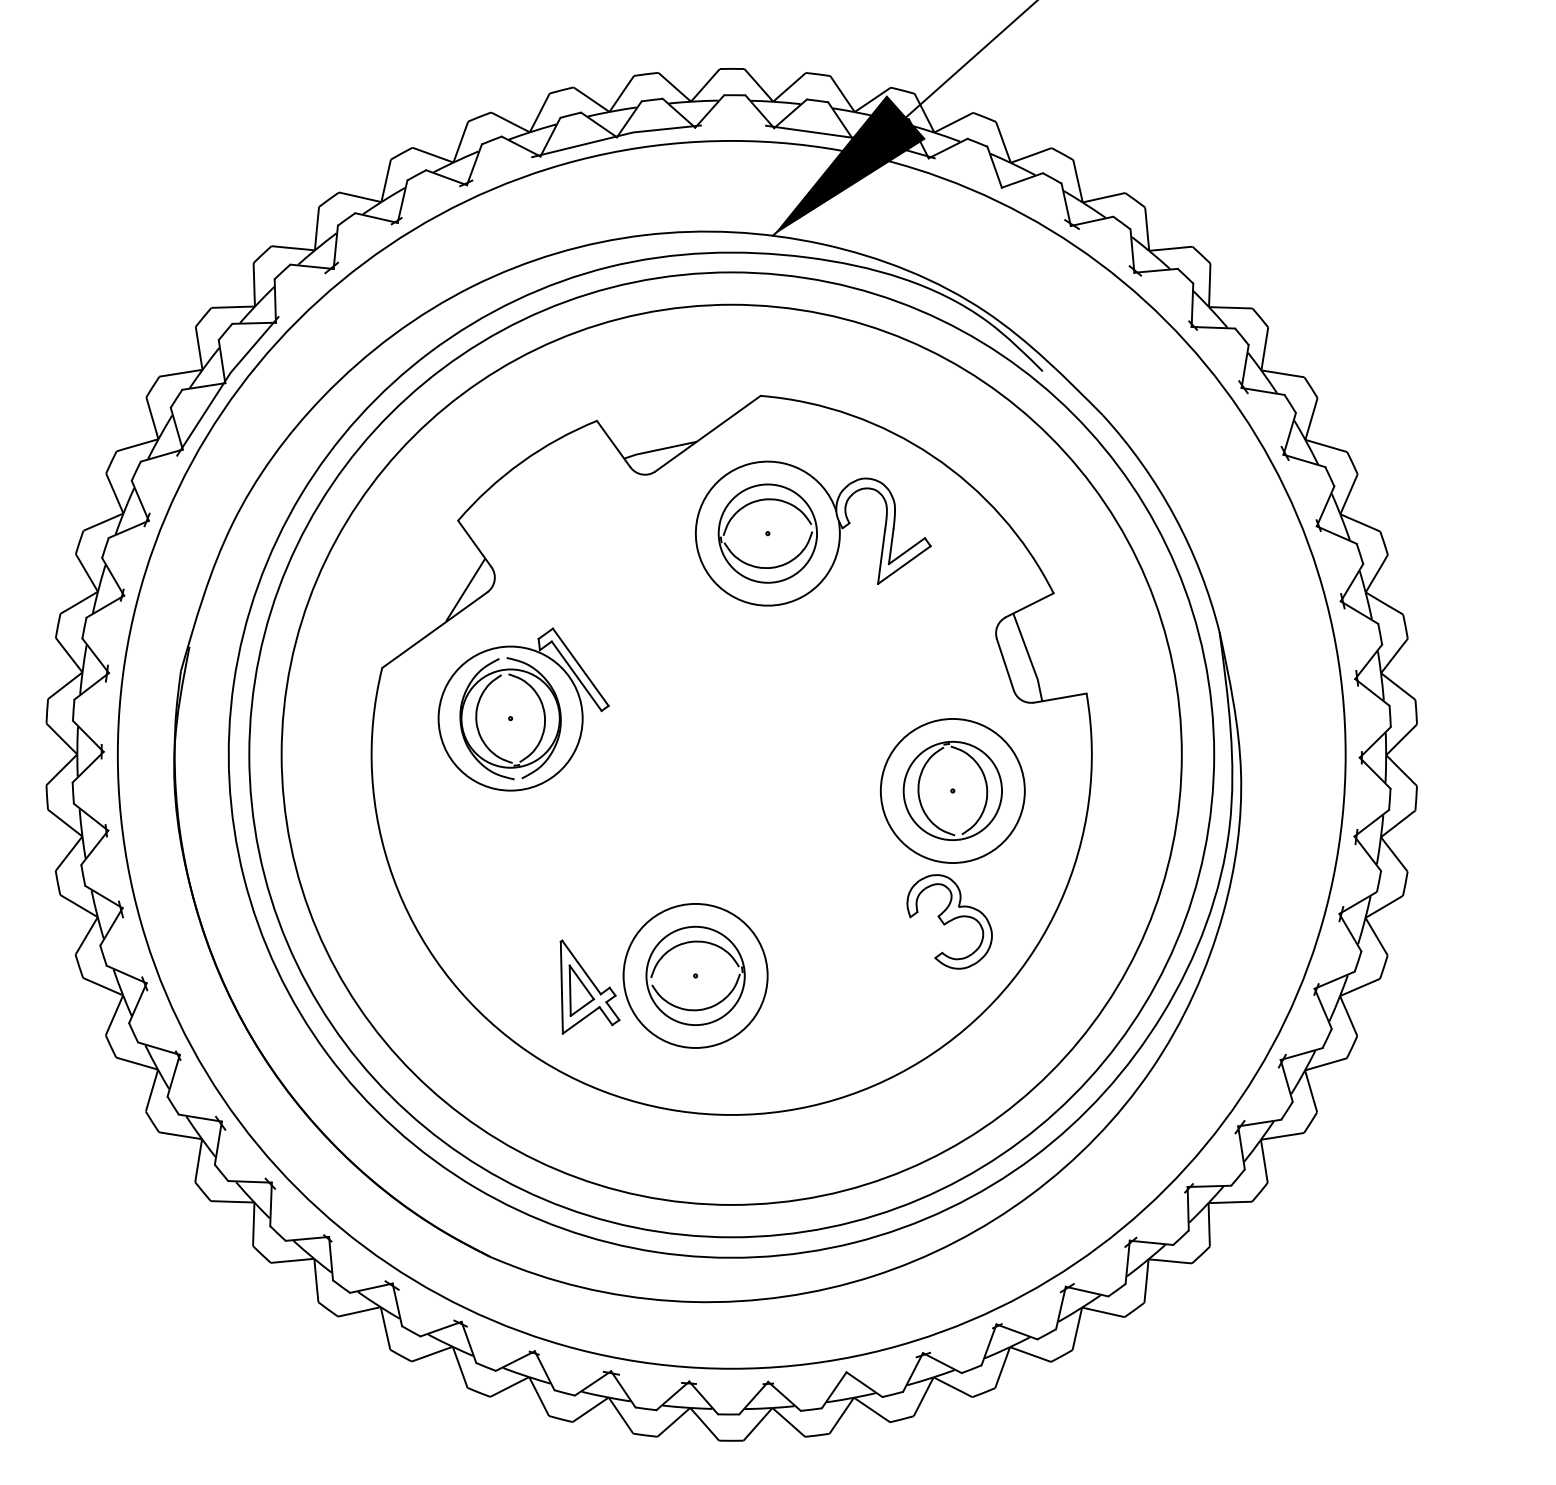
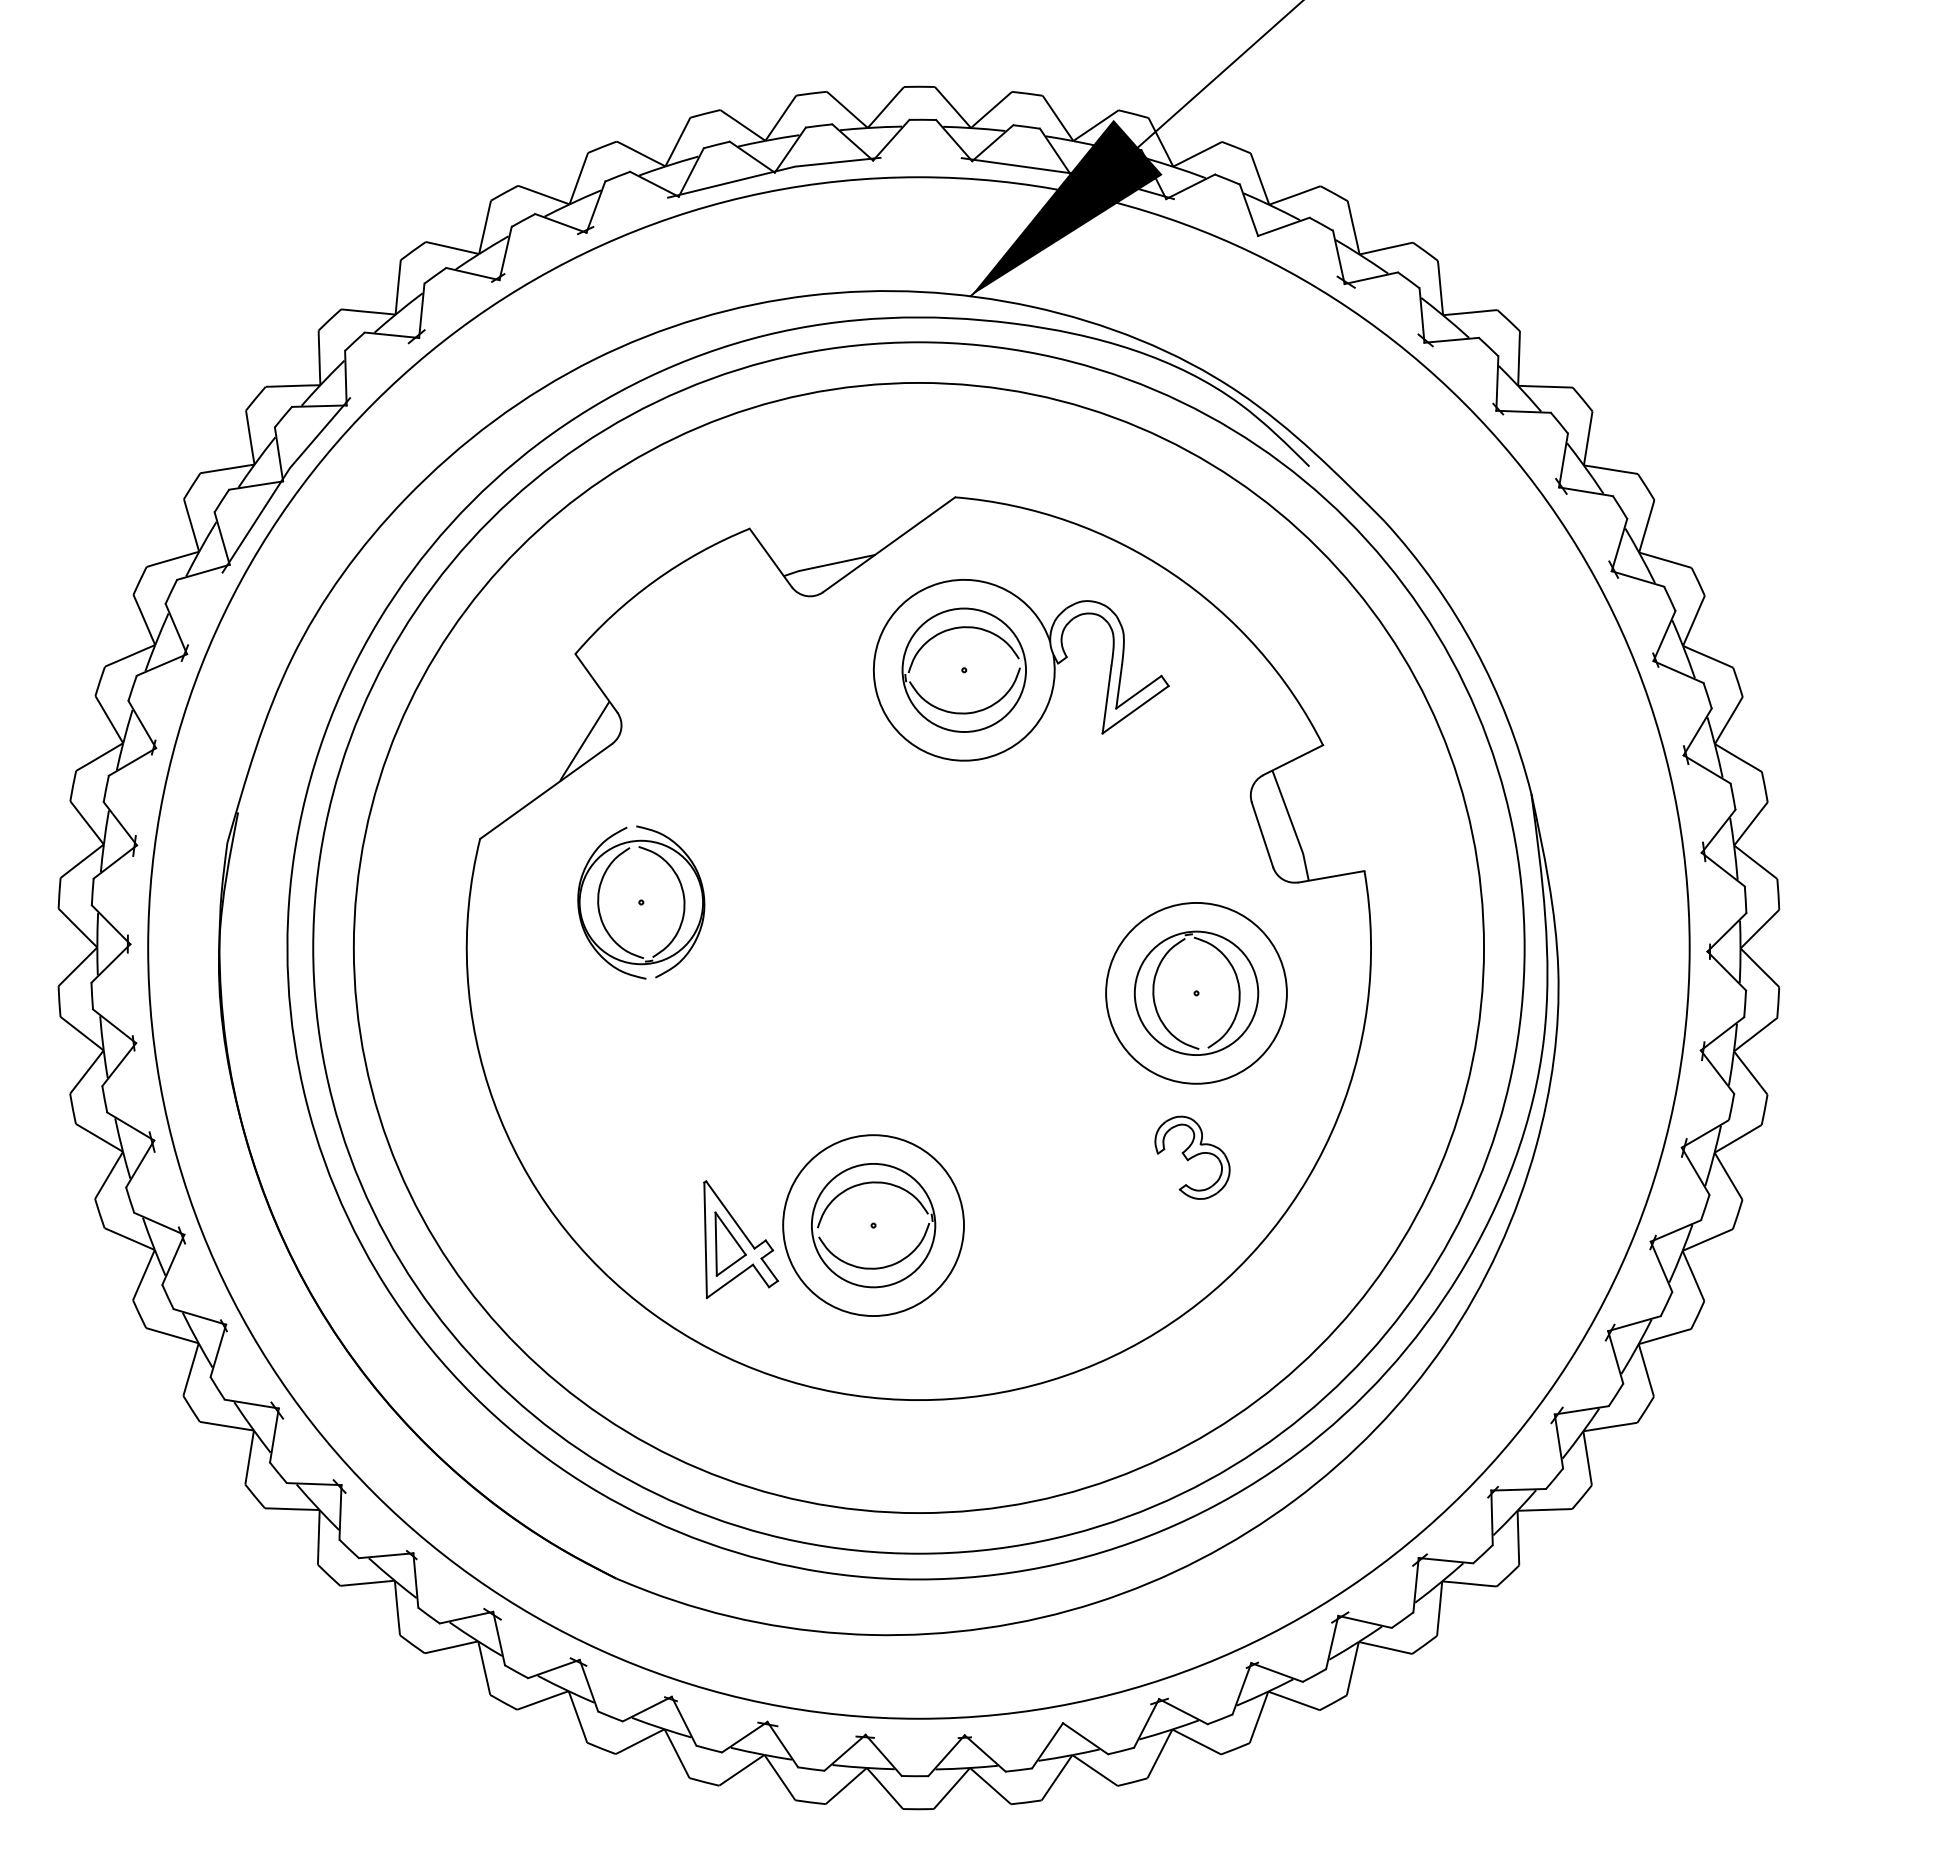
part: (523, 709) -> (657, 890), removed
part: (949, 921) -> (1192, 1157), size x0.7

